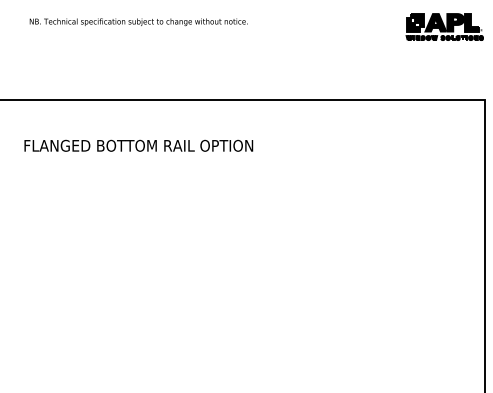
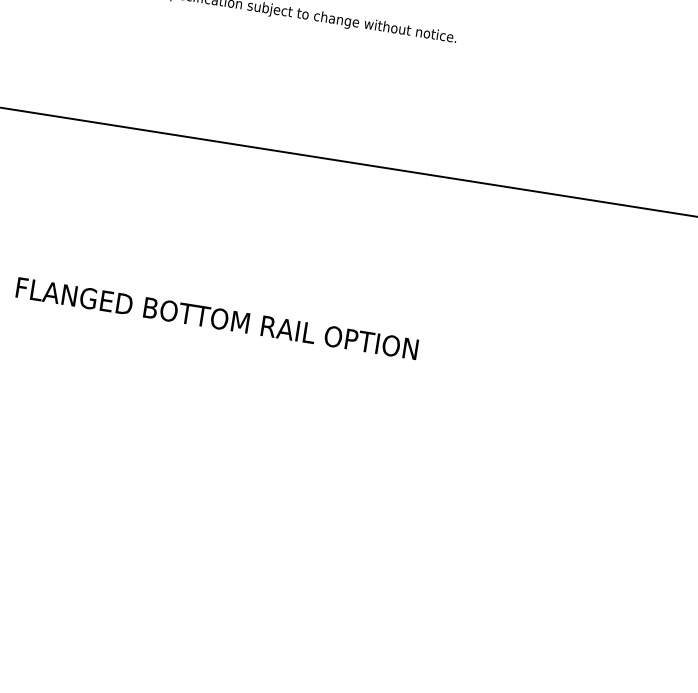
text: (138, 145) -> (216, 317), moved

